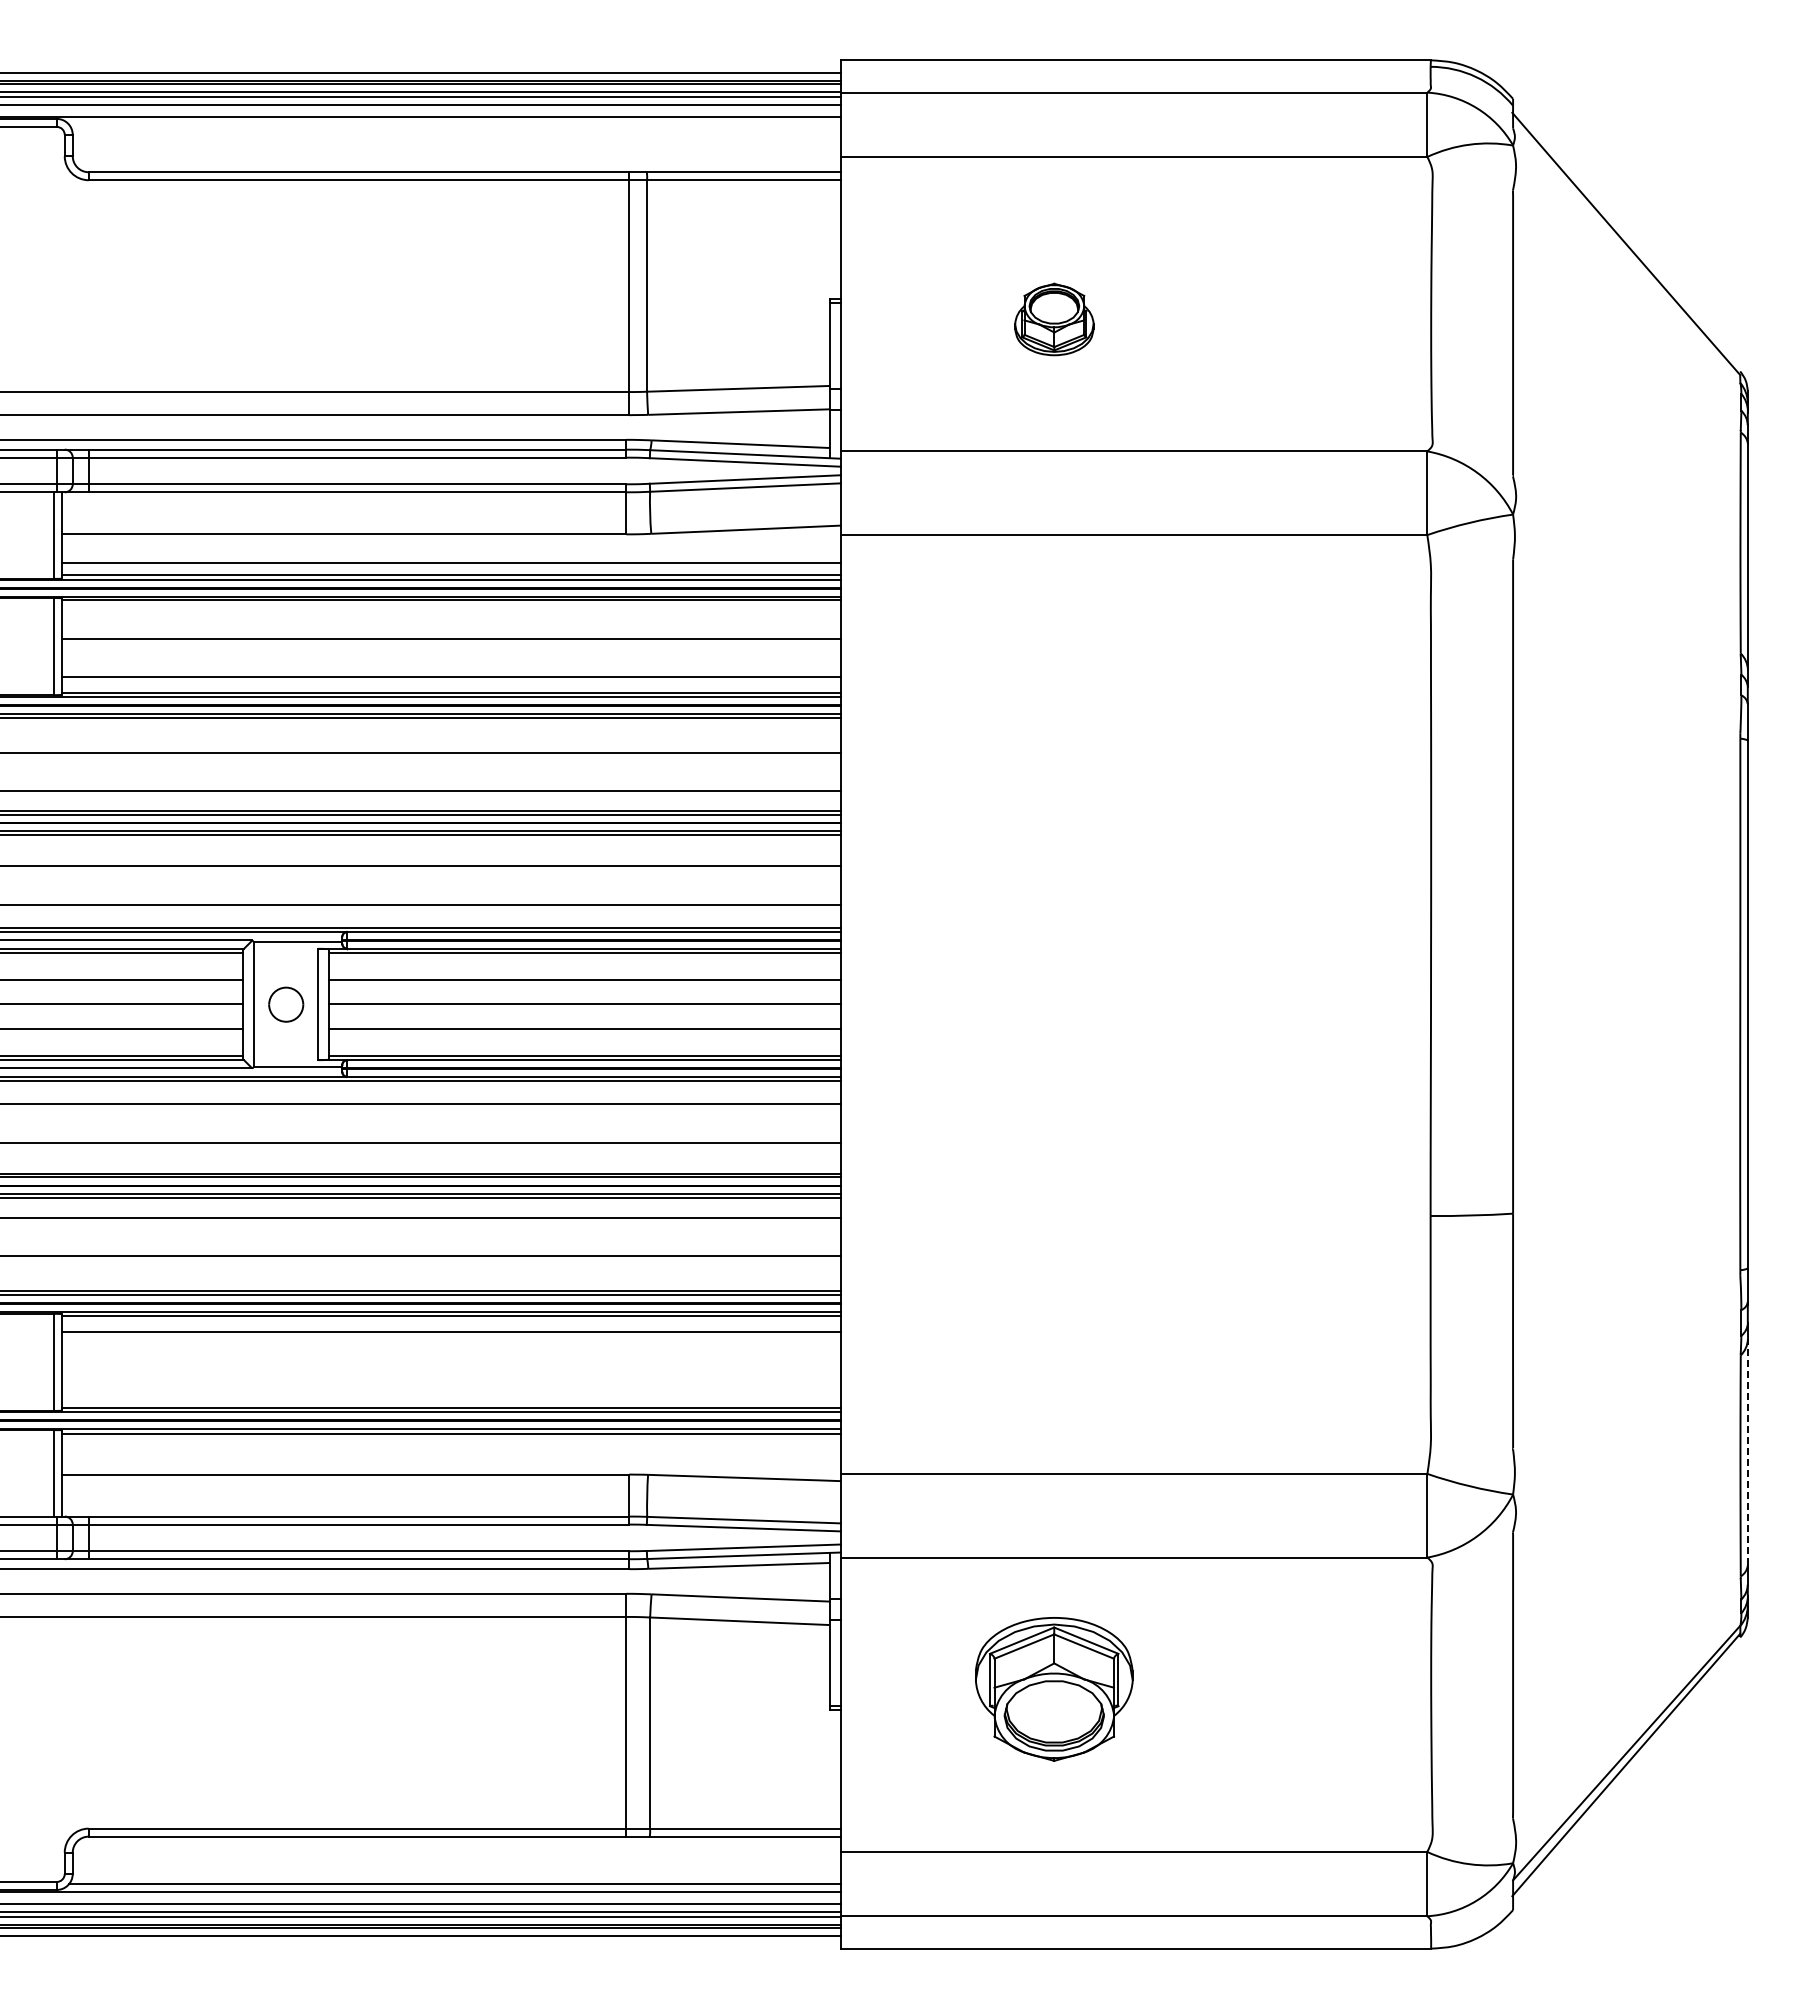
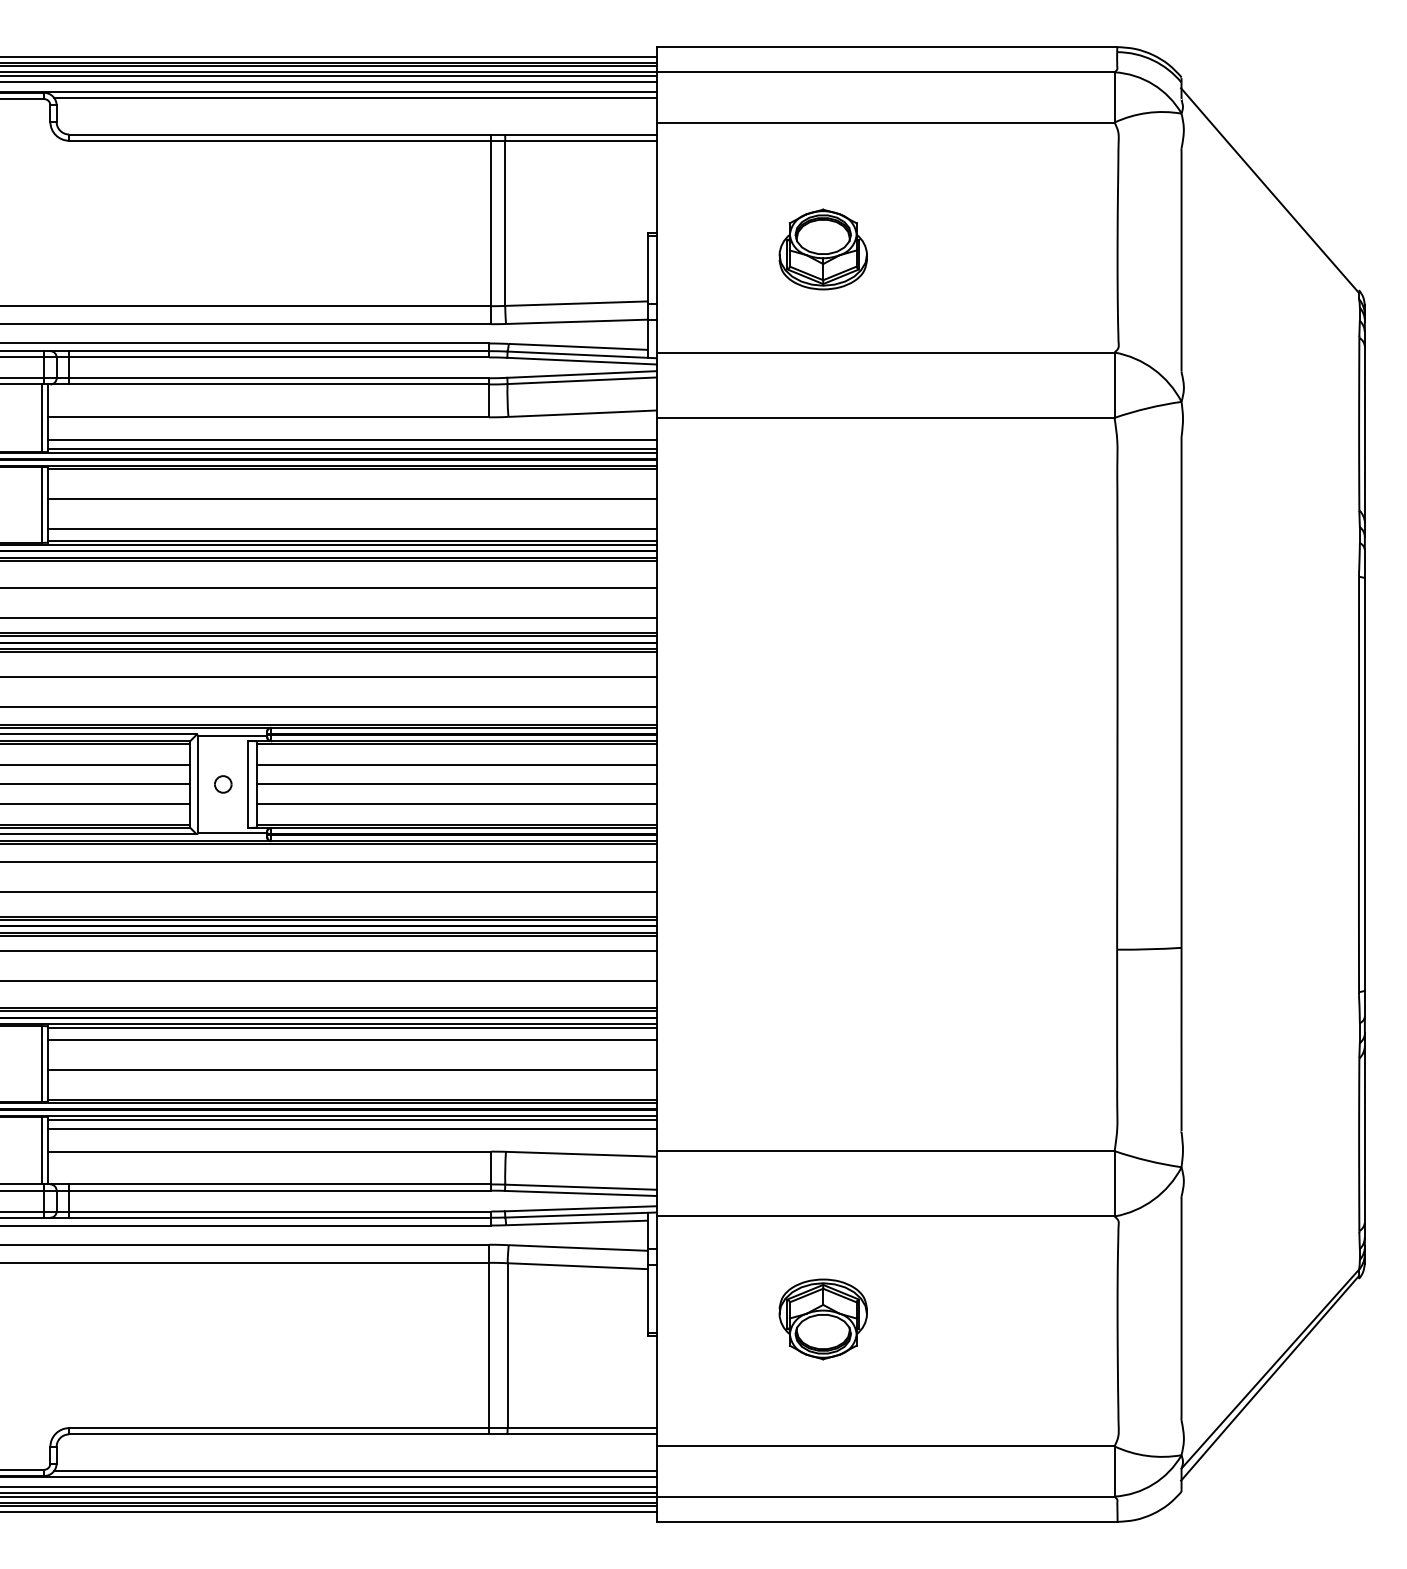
line: (454, 124) -> (354, 97), added
part: (1054, 319) -> (823, 249), size x1.43
part: (285, 1003) -> (222, 783), size x0.62
line: (451, 1369) -> (352, 1069), added
line: (451, 1445) -> (352, 1128), added
line: (1747, 1451) -> (1364, 1133), dashed -> solid
part: (1054, 1689) -> (823, 1319), size x0.71

